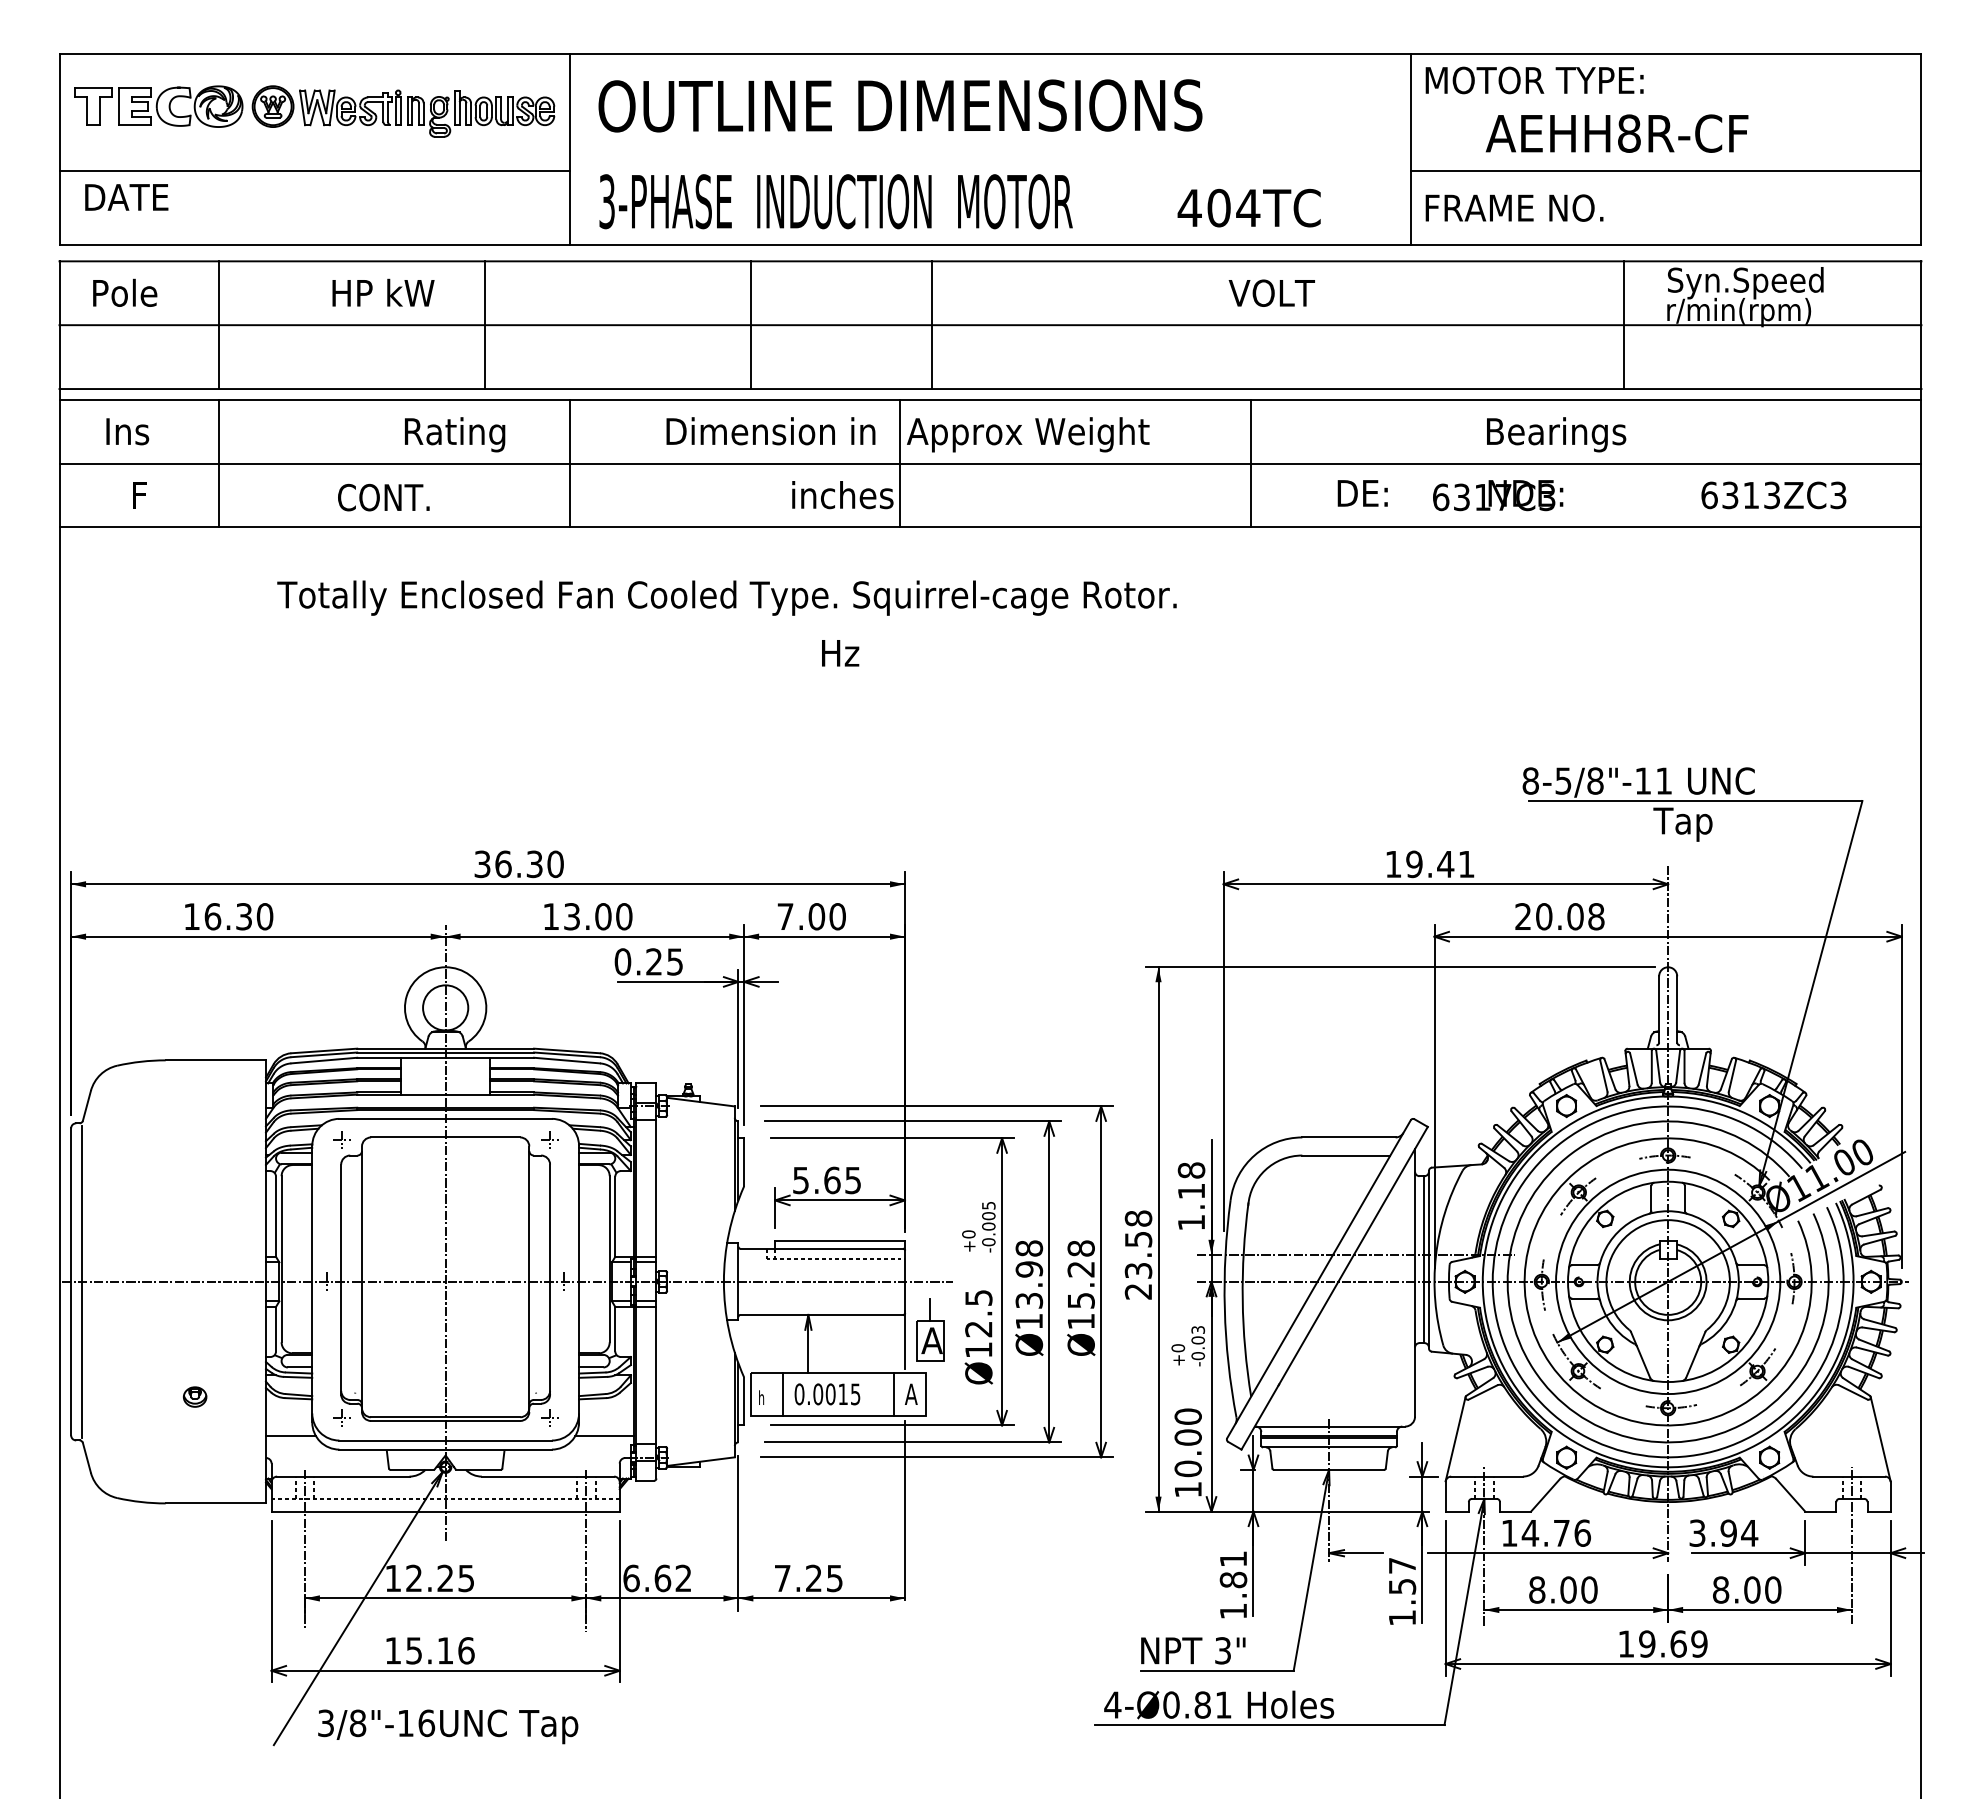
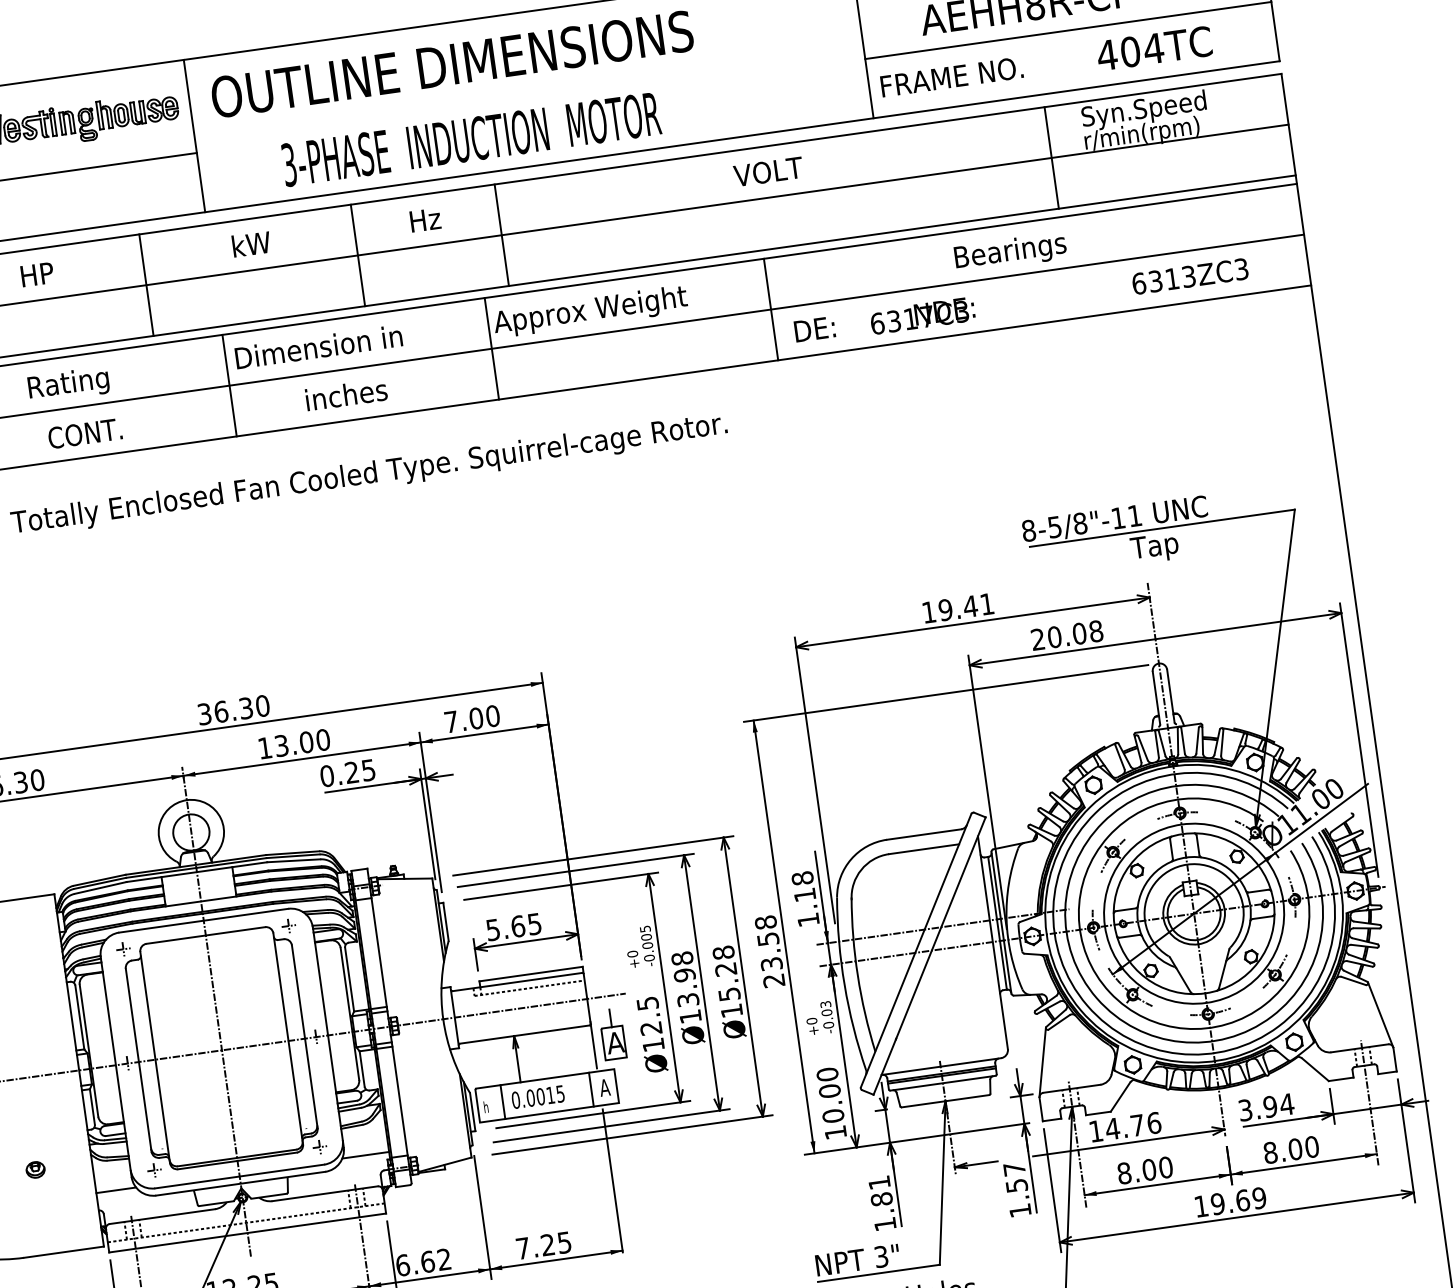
text: (835, 201) -> (470, 139), moved
text: (1248, 207) -> (1153, 48), moved
text: (410, 292) -> (251, 243), moved
text: (770, 431) -> (318, 347), moved
text: (455, 434) -> (69, 384), moved
text: (842, 495) -> (346, 395), moved
text: (1450, 495) -> (884, 321), moved
text: (840, 653) -> (425, 220), moved

